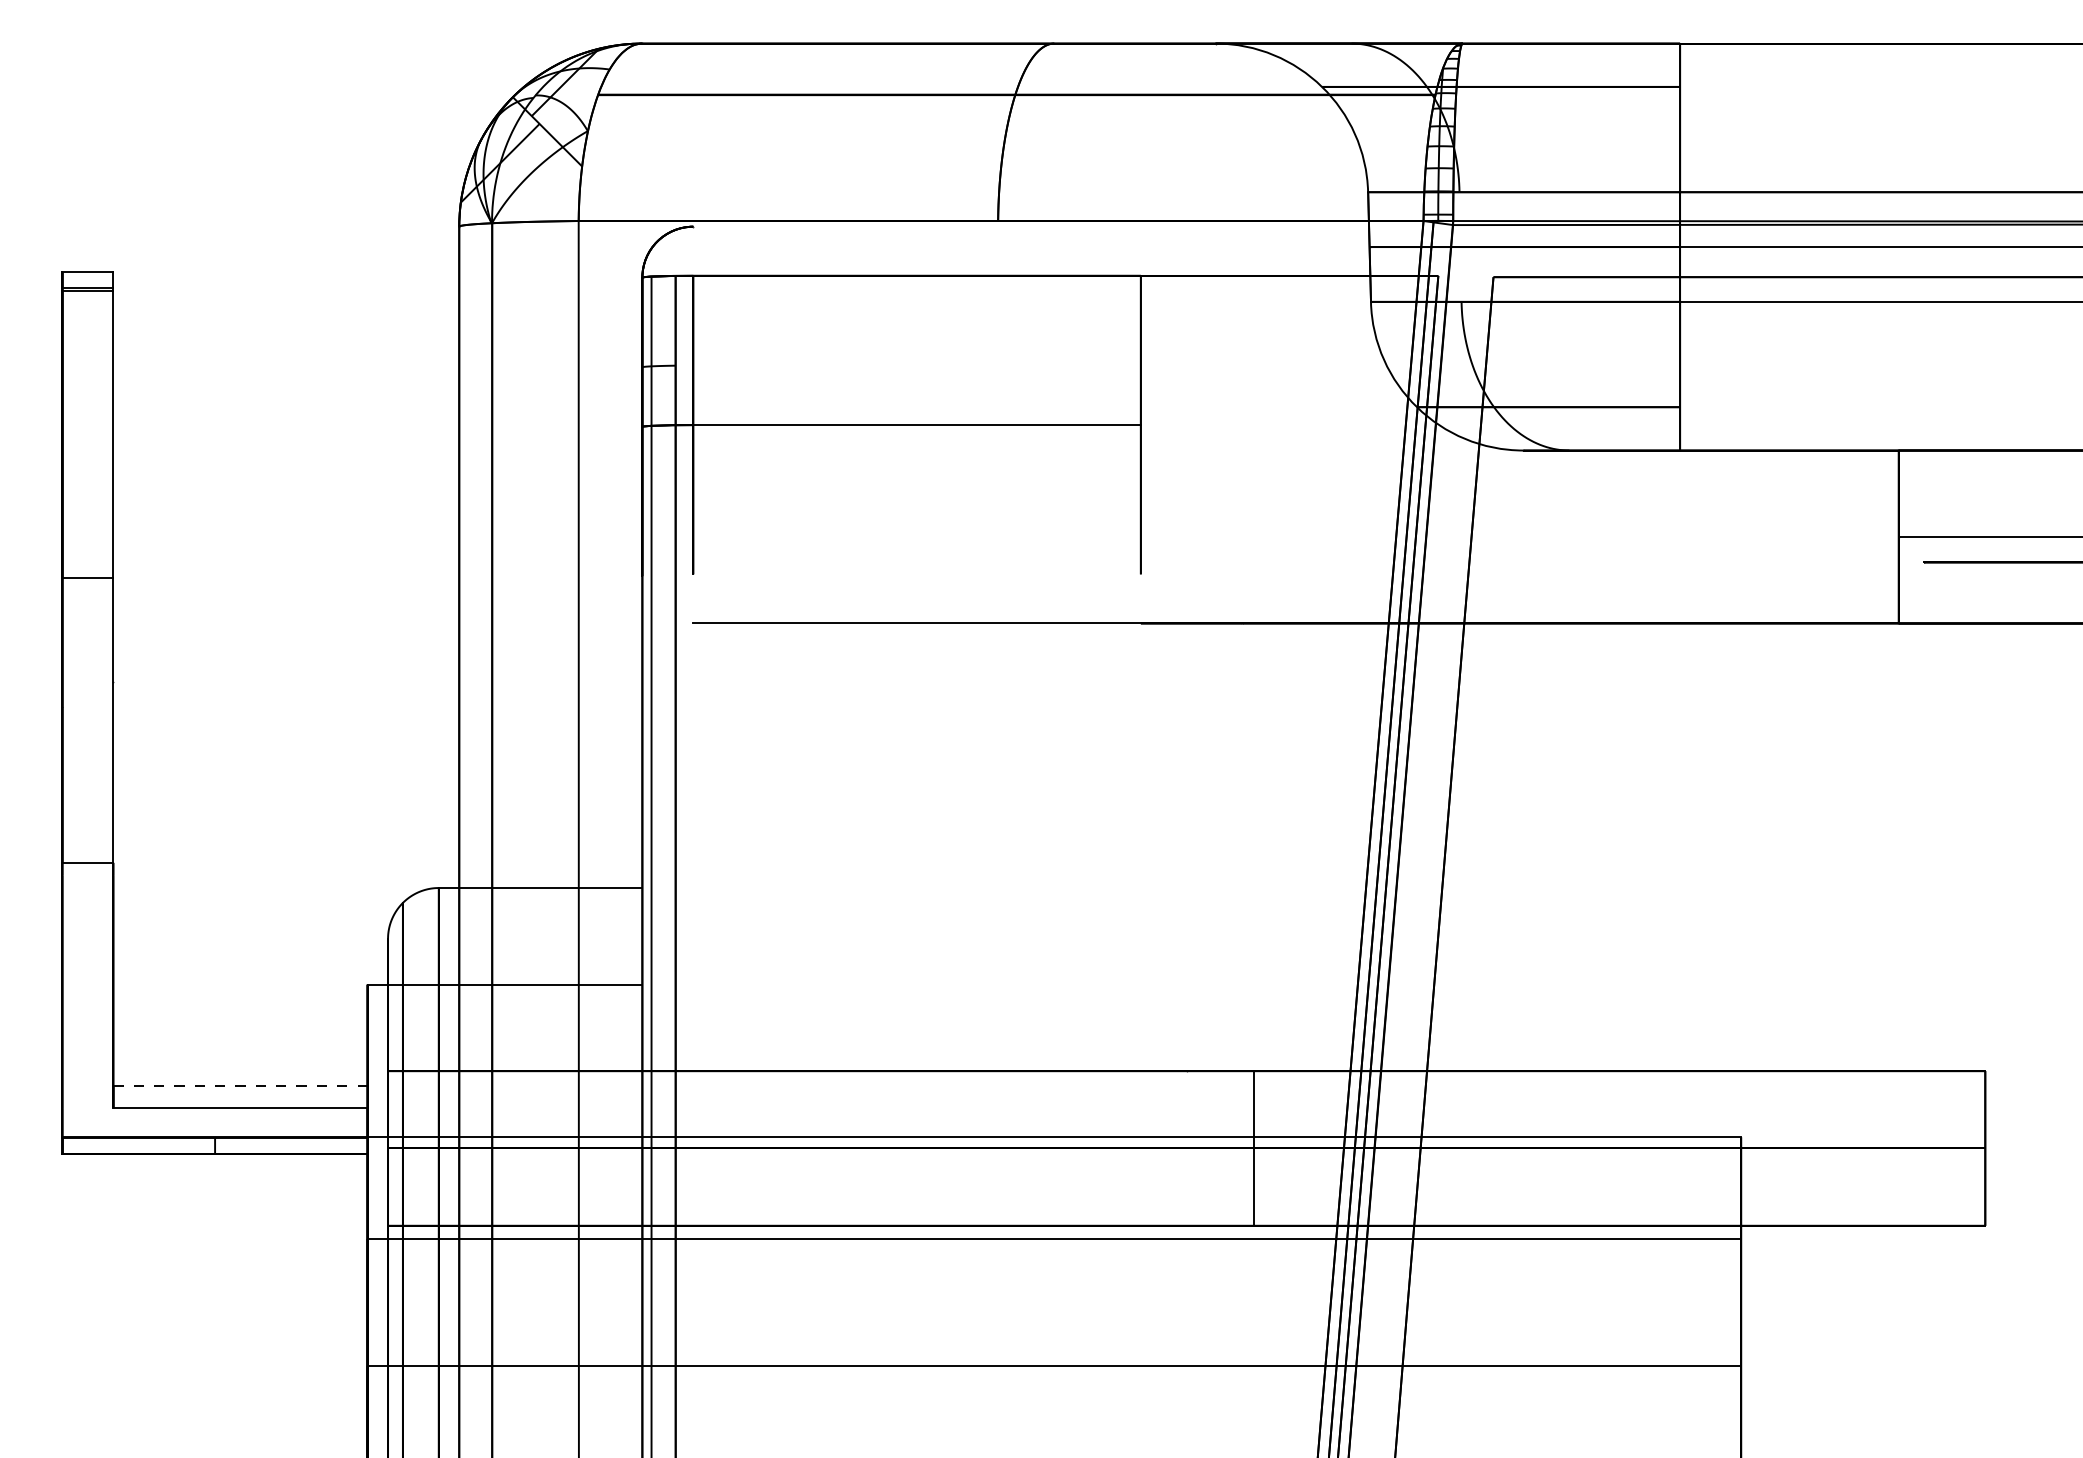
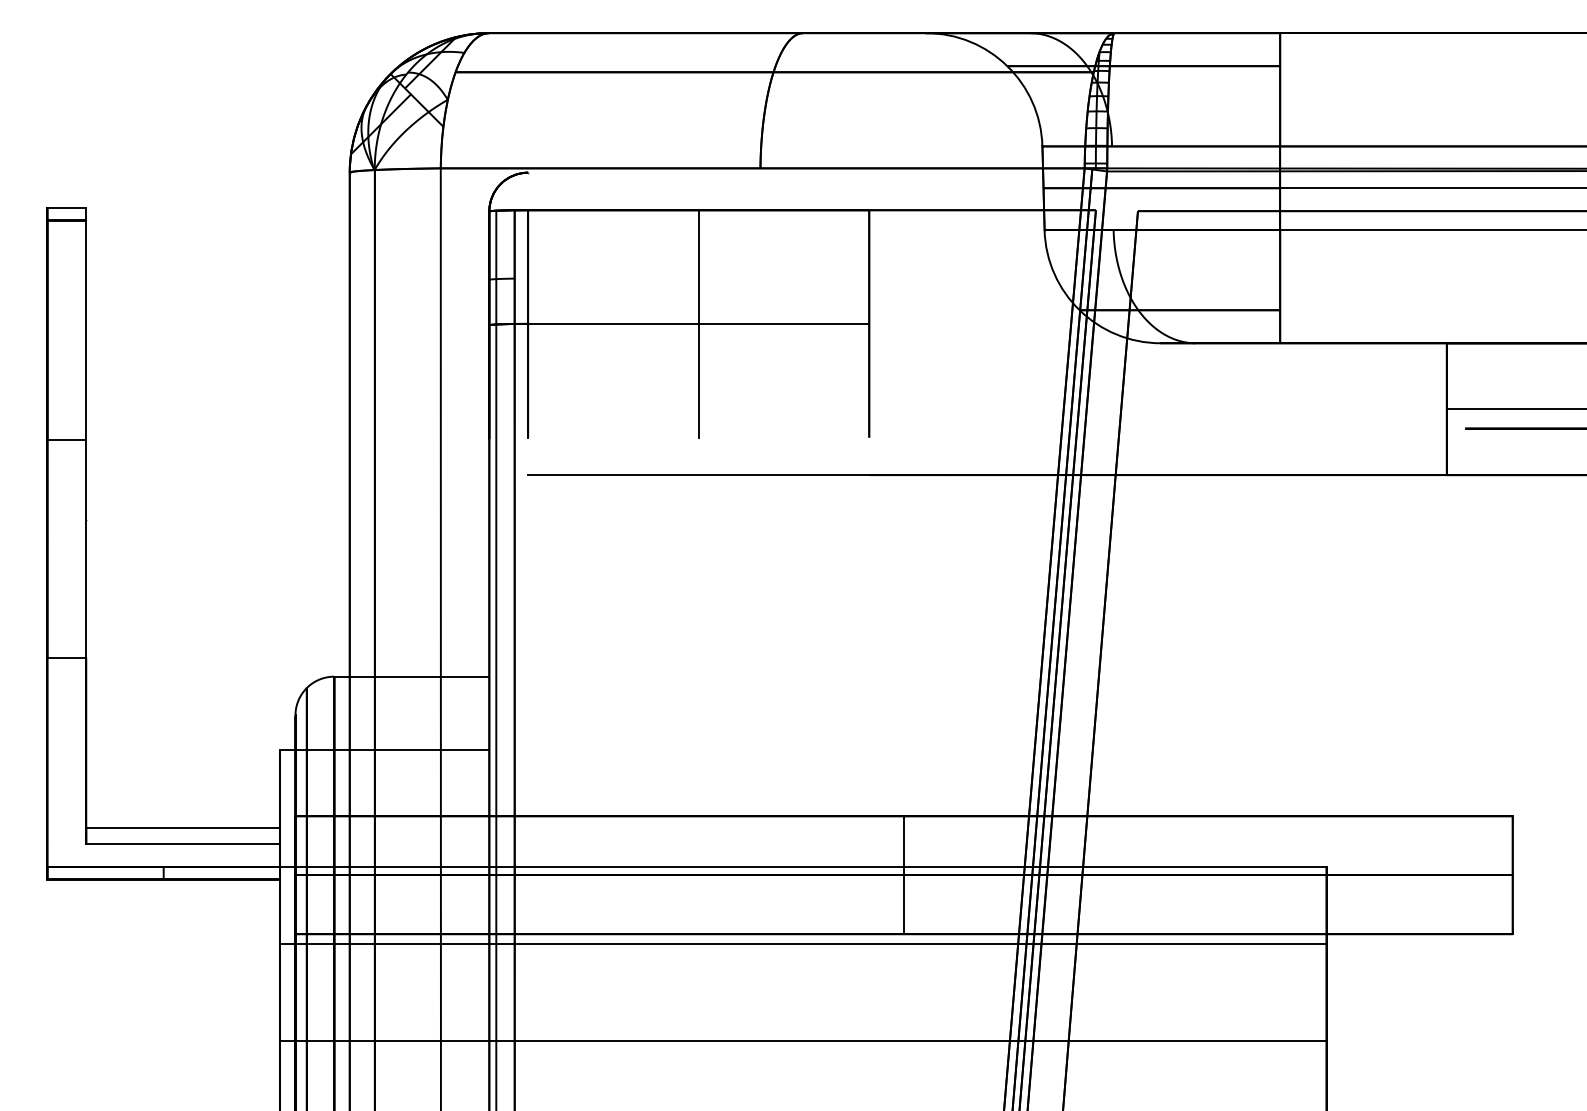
line: (917, 424) -> (698, 323), added
line: (240, 1086) -> (183, 827), dashed -> solid
line: (1253, 1148) -> (904, 875), moved

